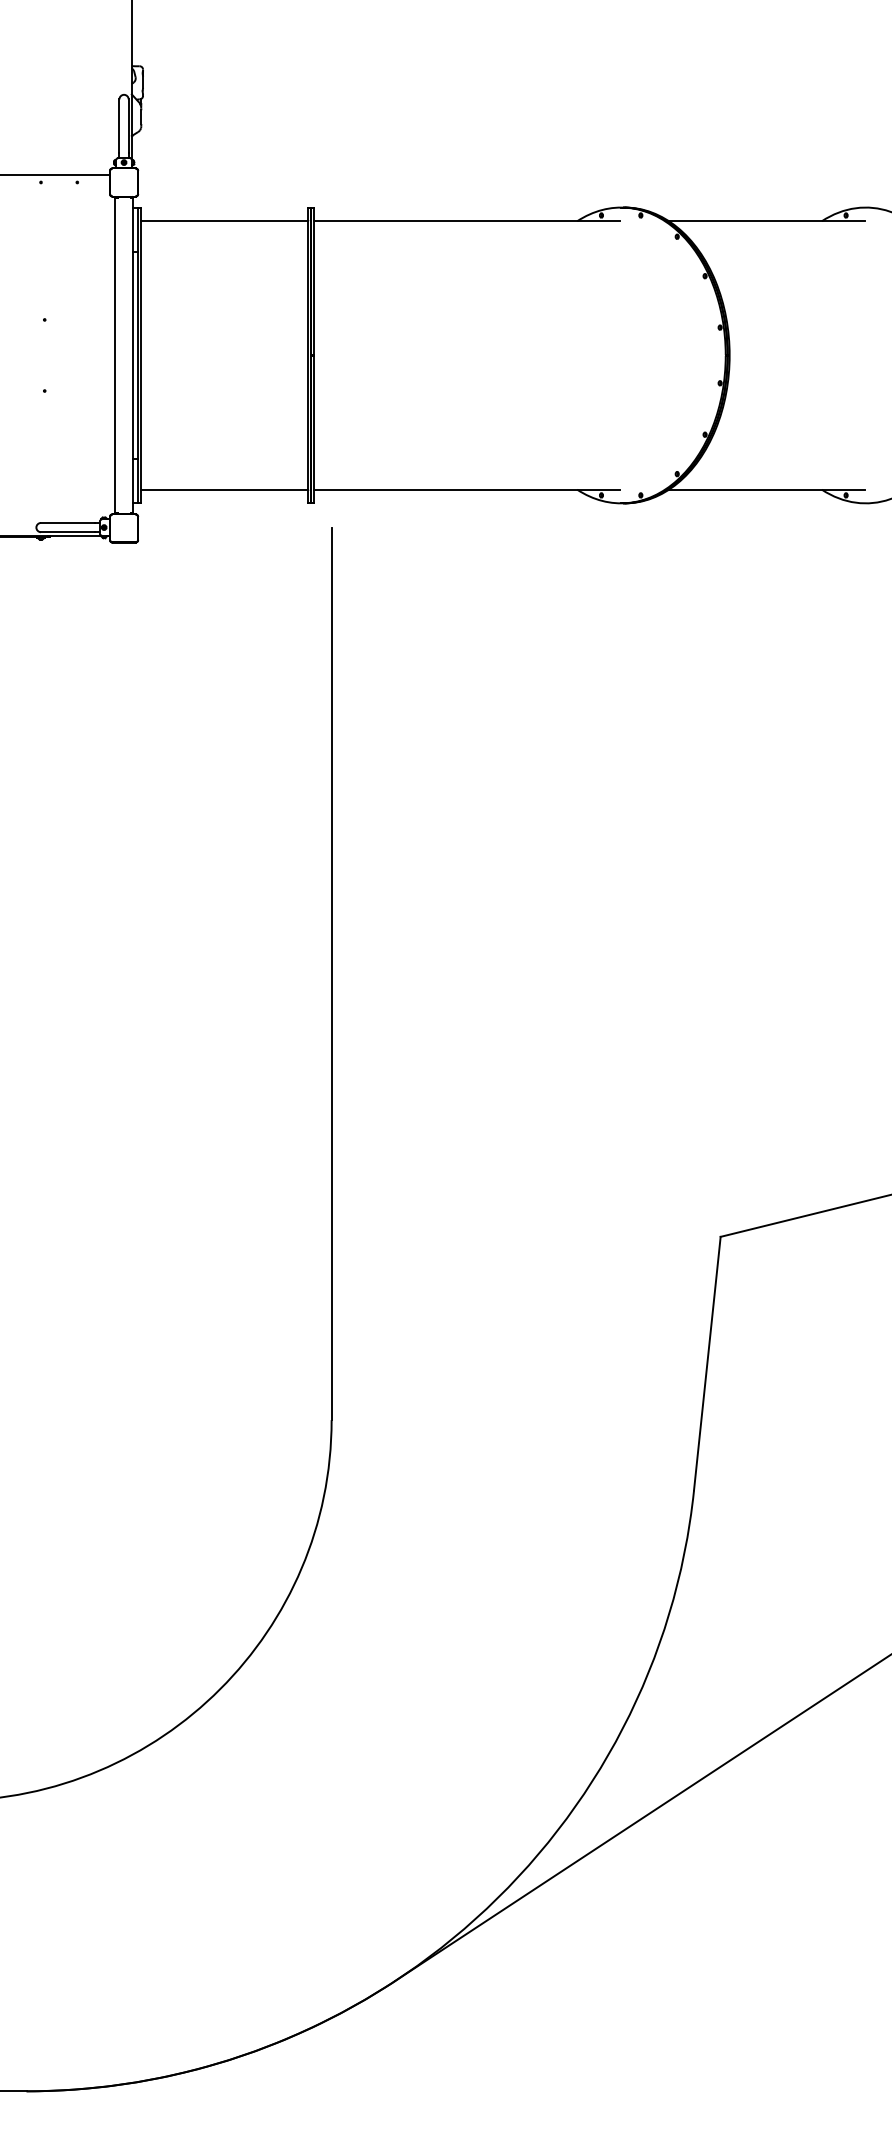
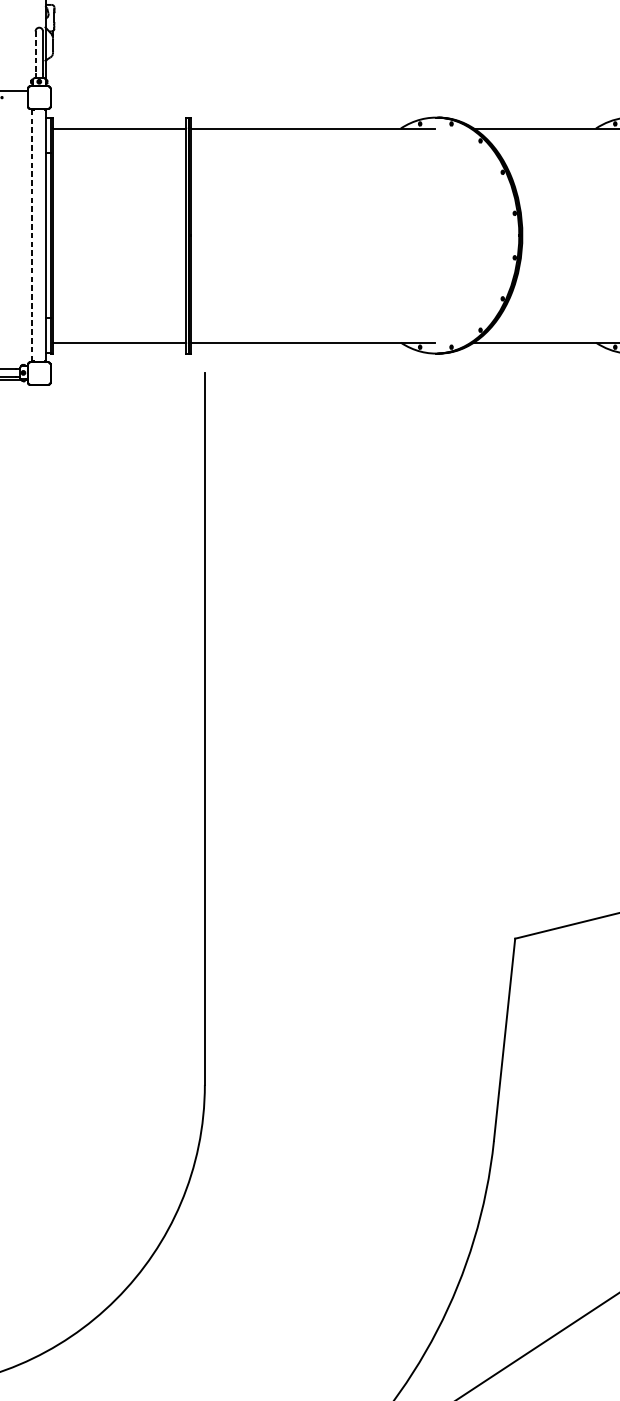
line: (119, 126) -> (35, 52), solid -> dashed
line: (115, 354) -> (32, 234), solid -> dashed

